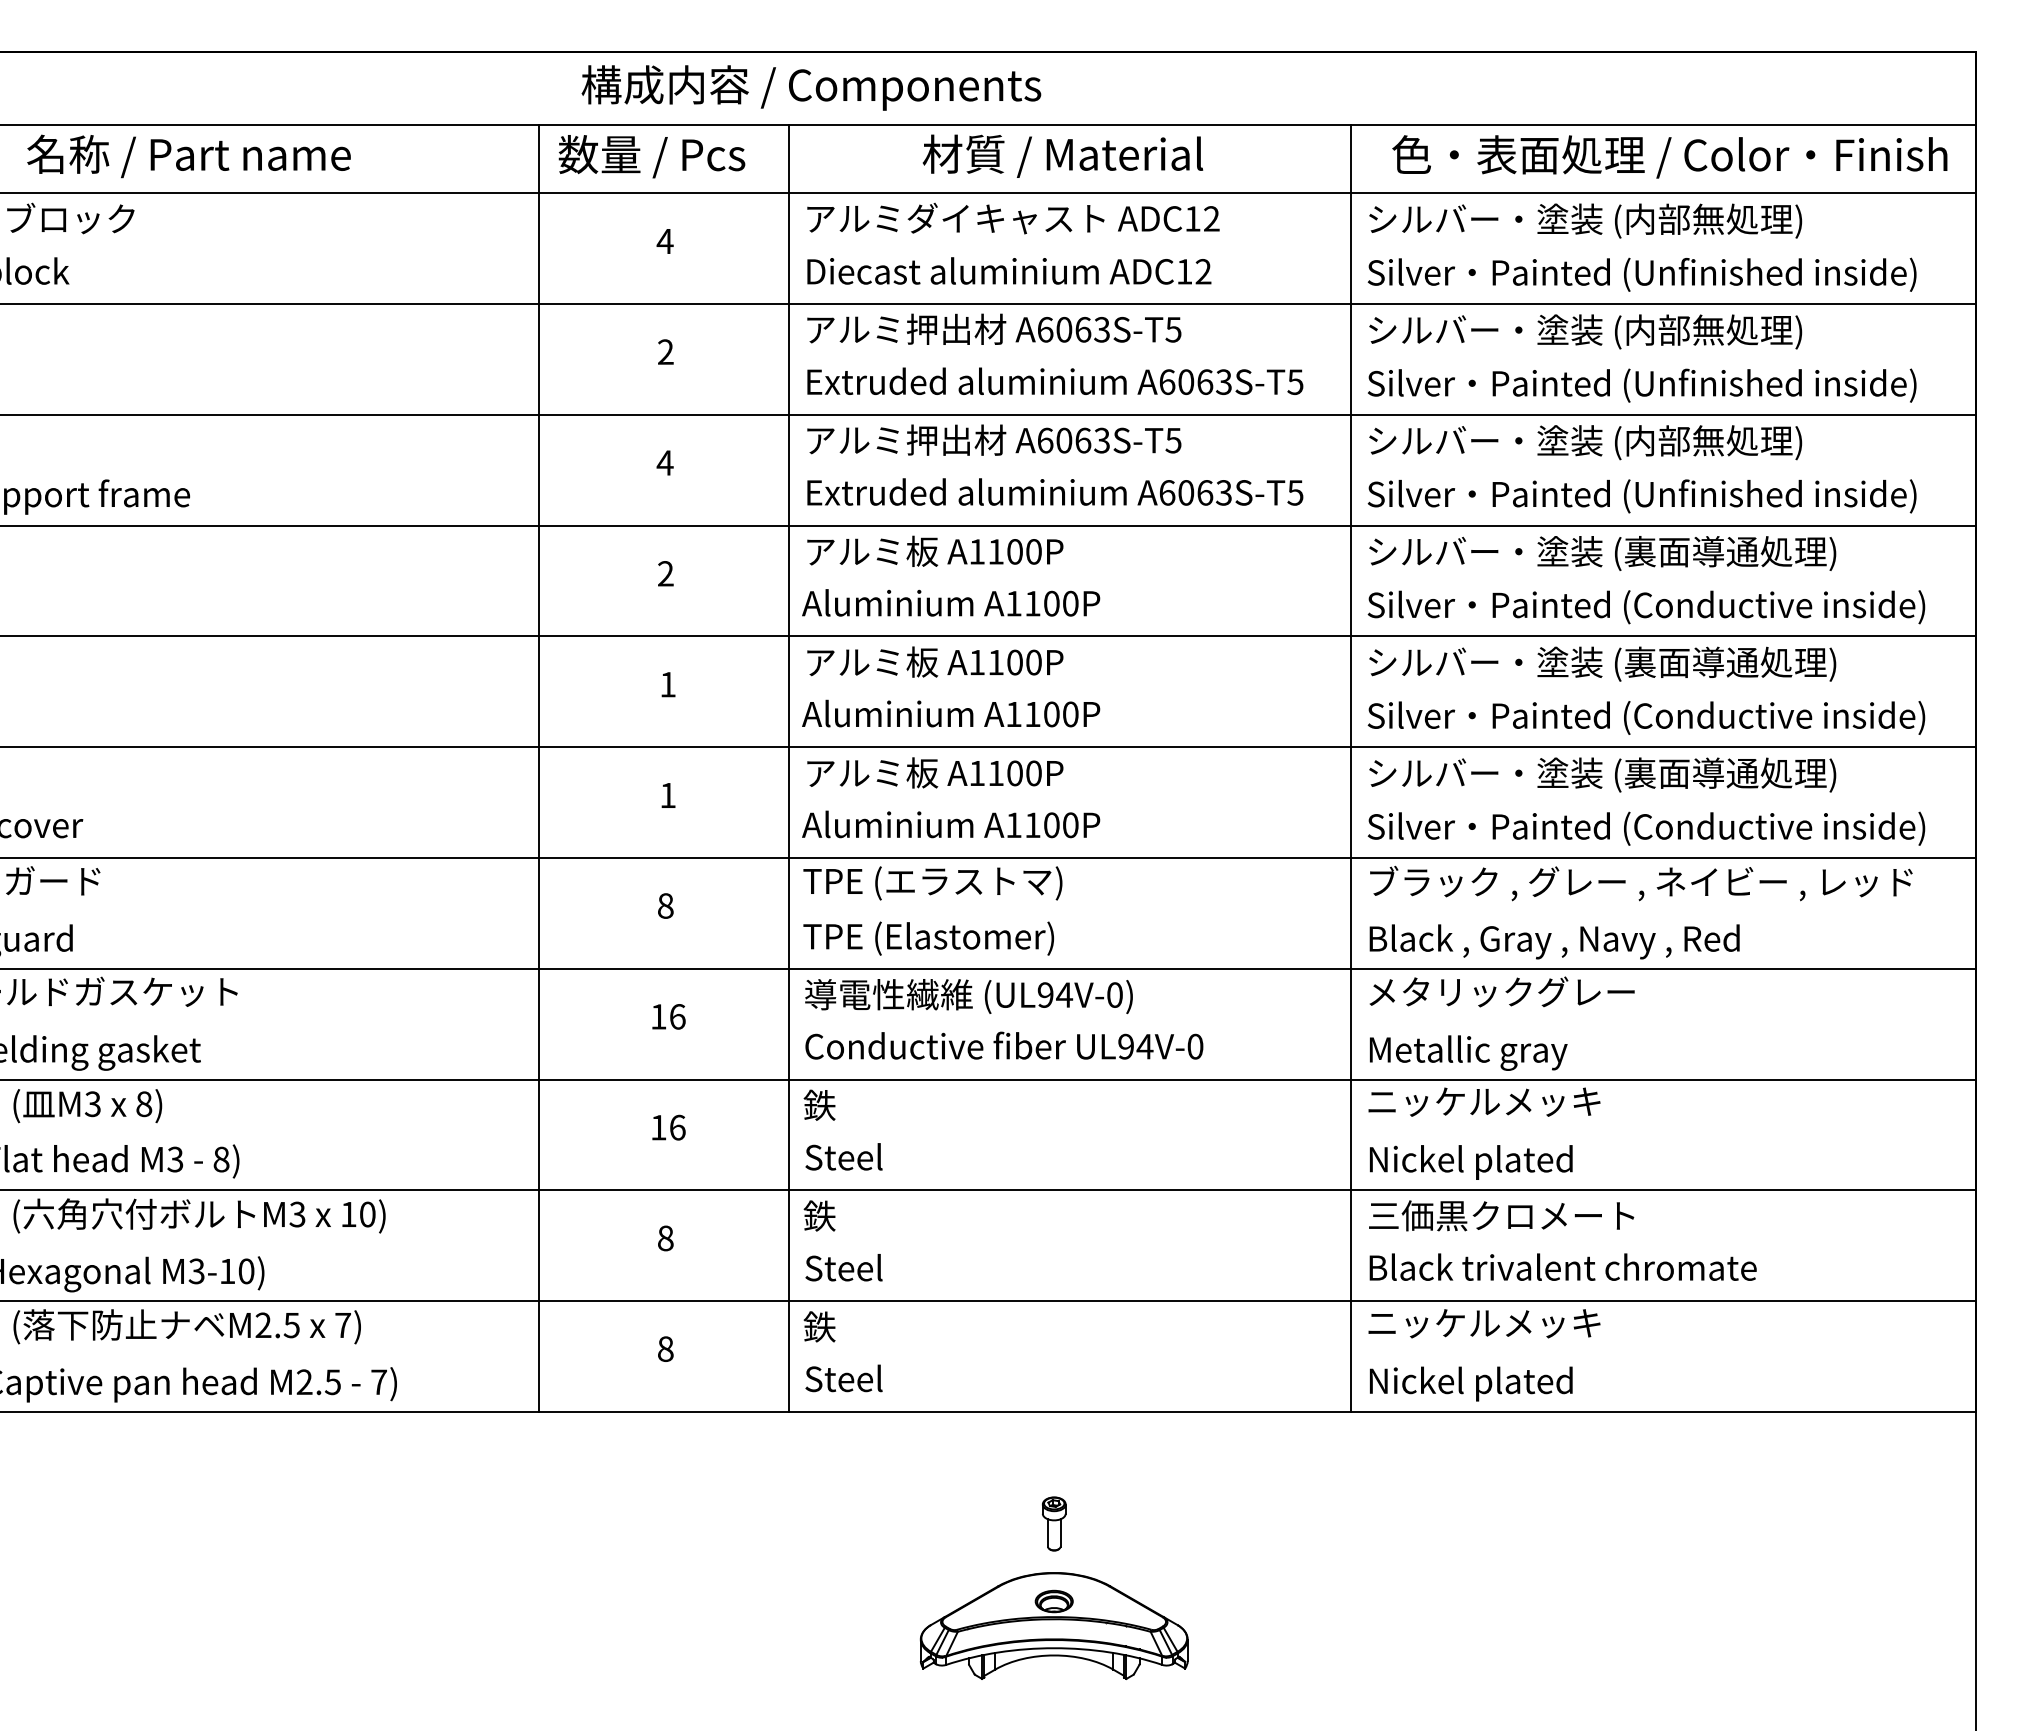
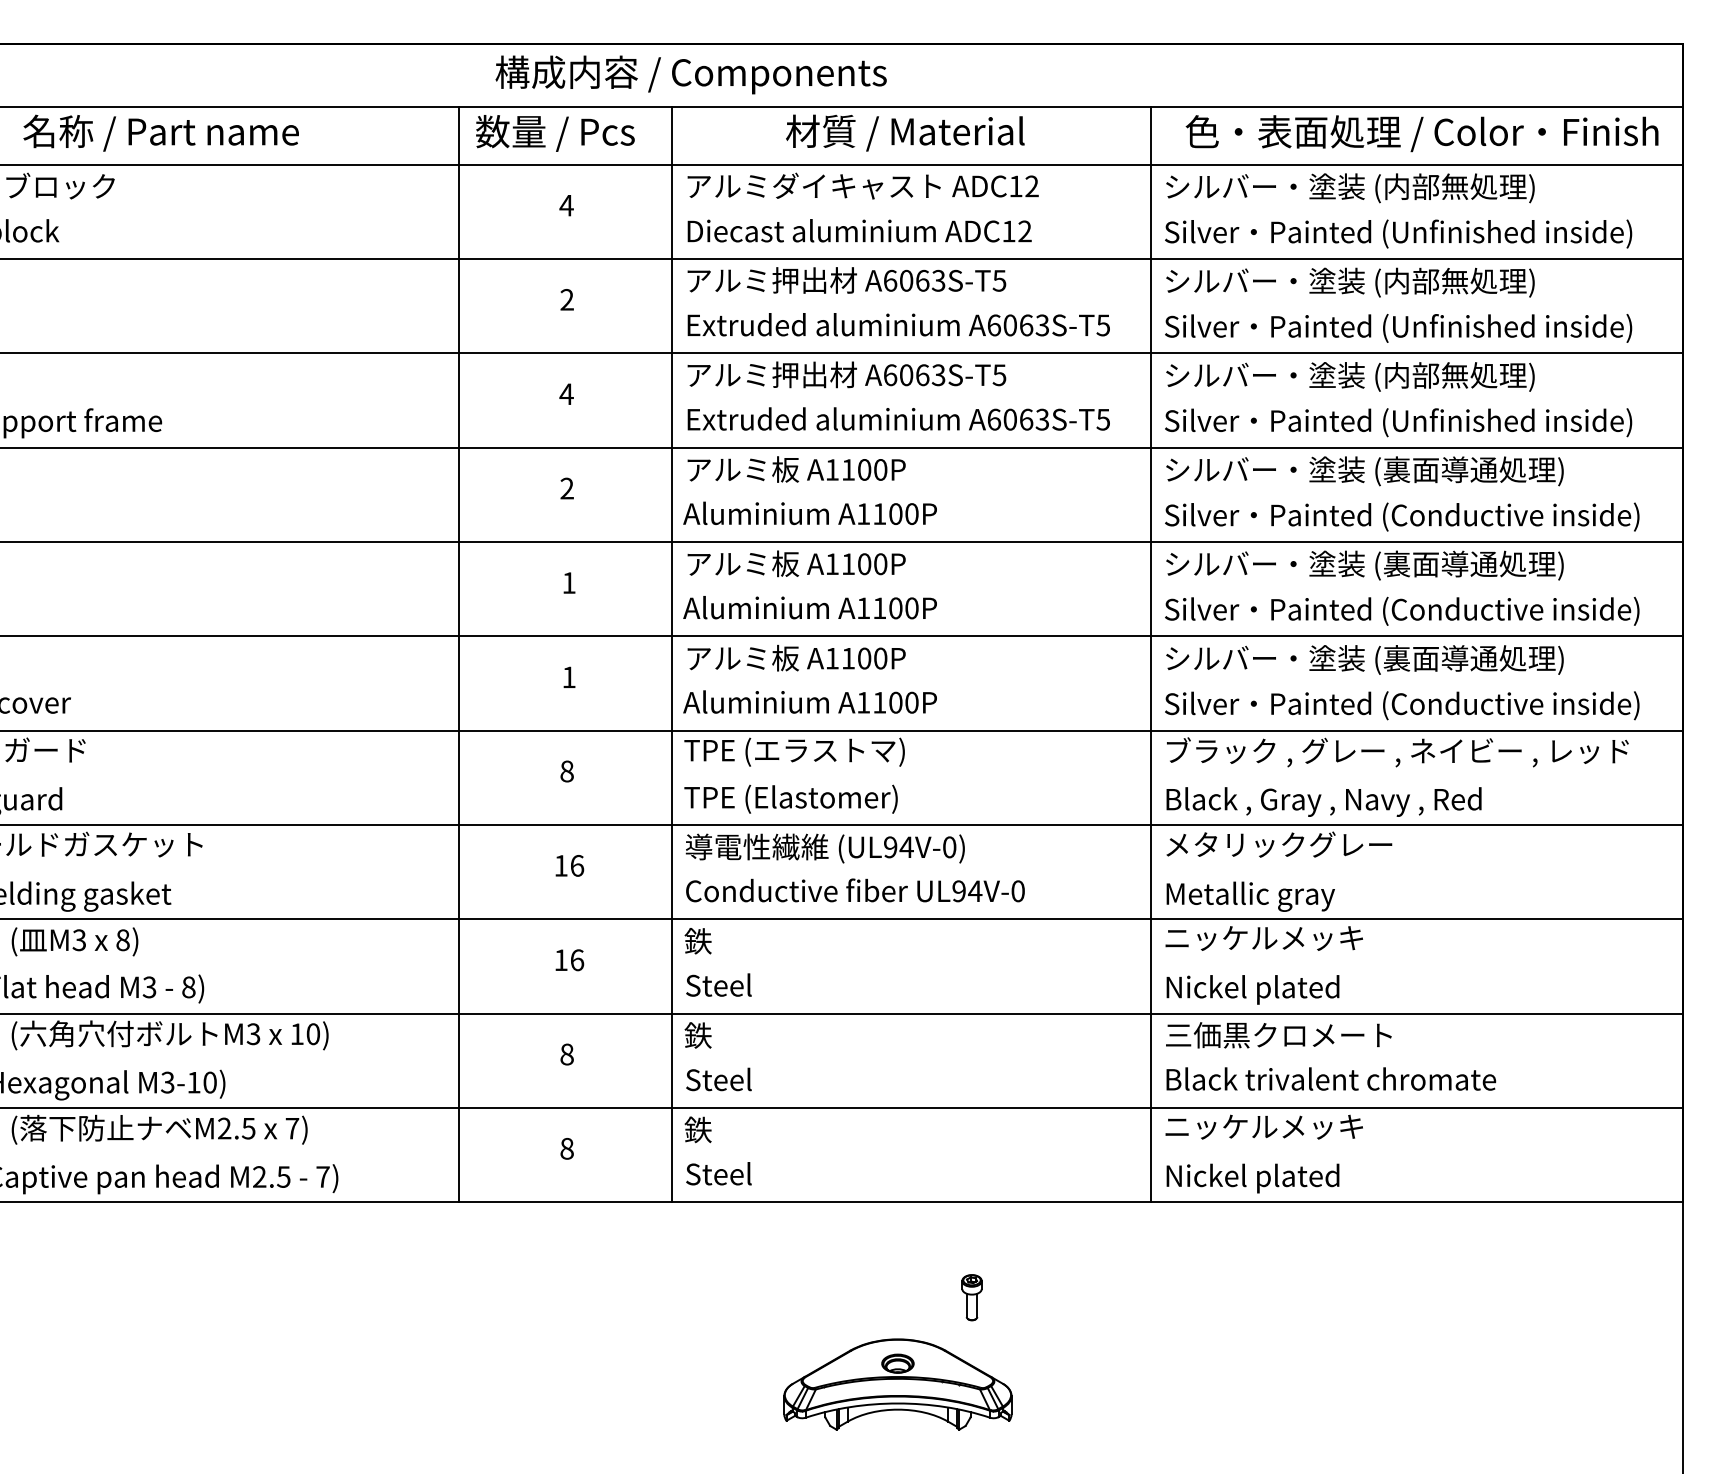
part: (1054, 1523) -> (972, 1297), moved

